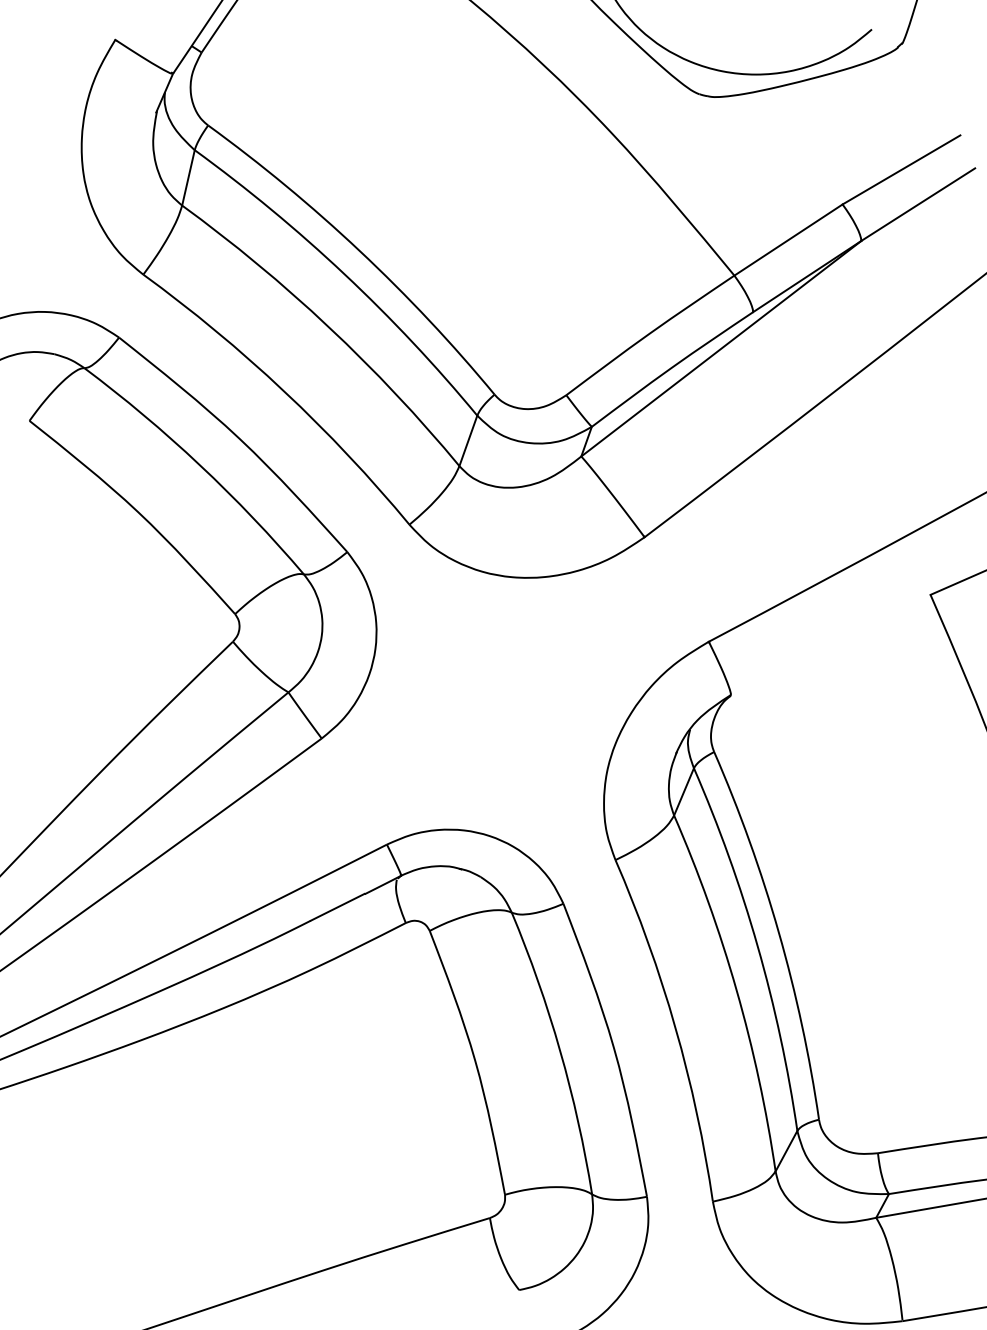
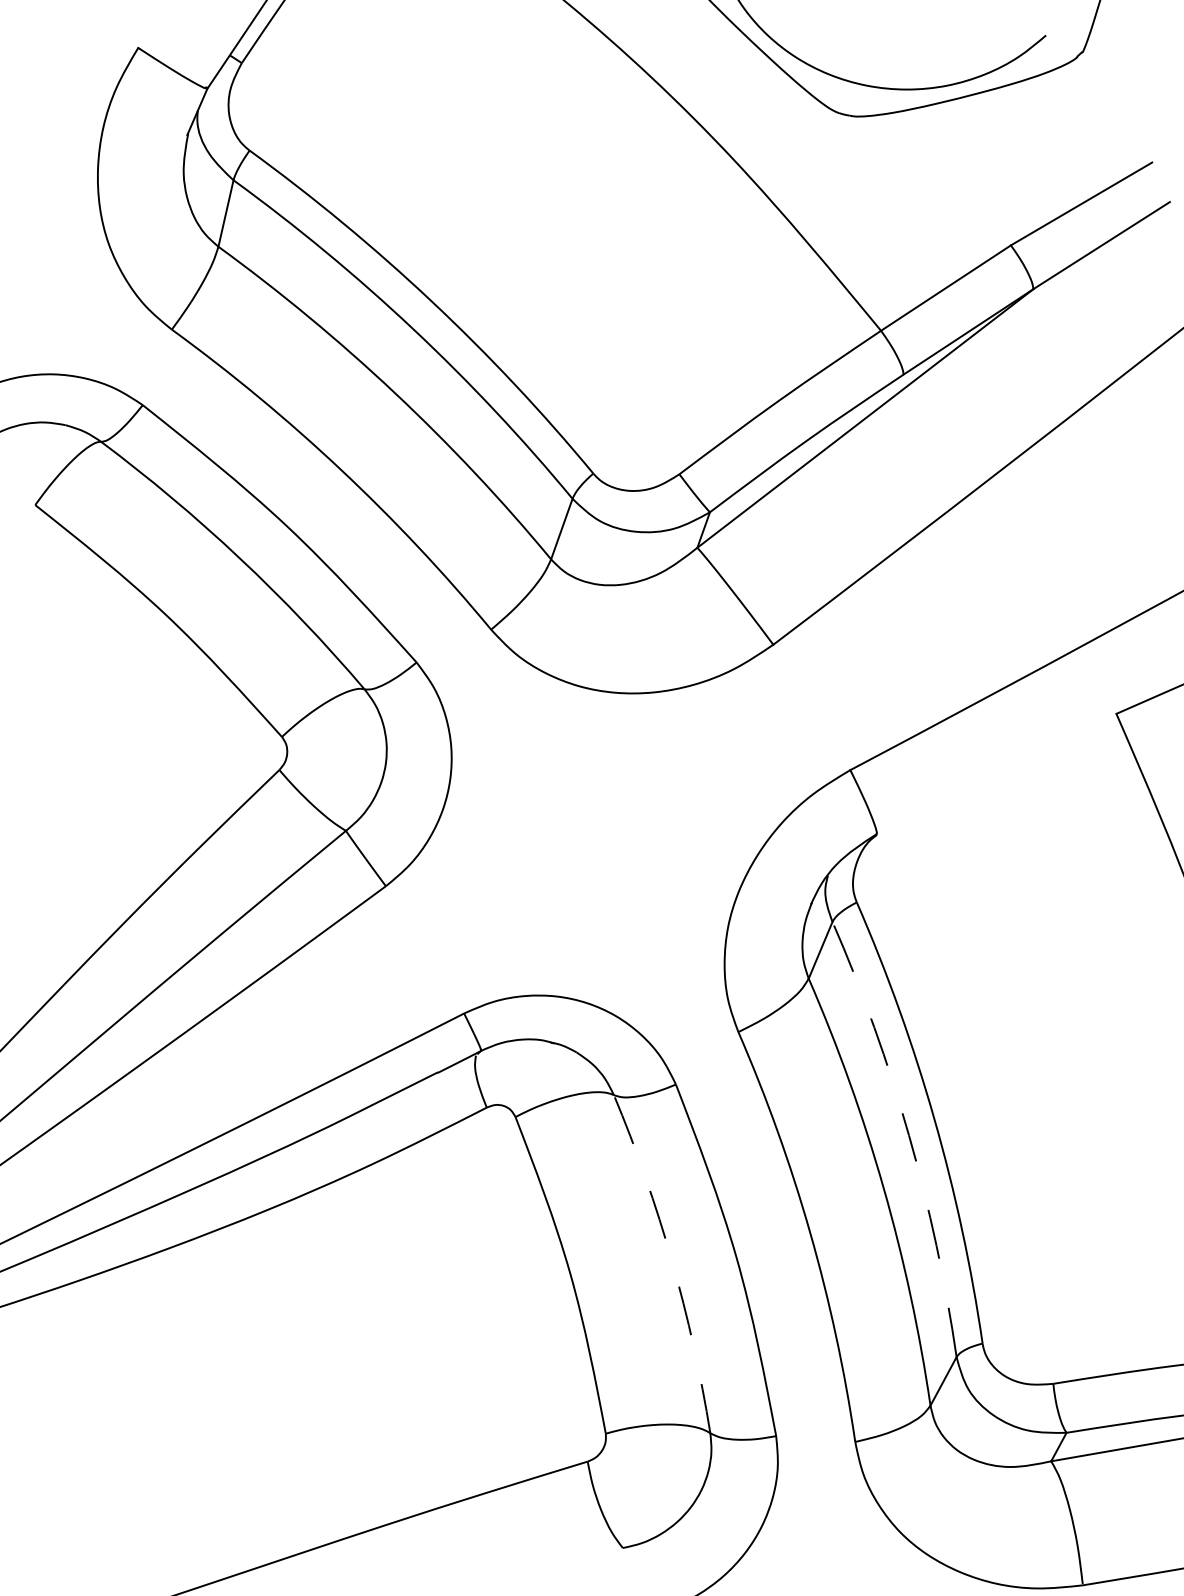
arc: (757, 946) -> (908, 1135), solid -> dashed
arc: (560, 1051) -> (672, 1261), solid -> dashed

